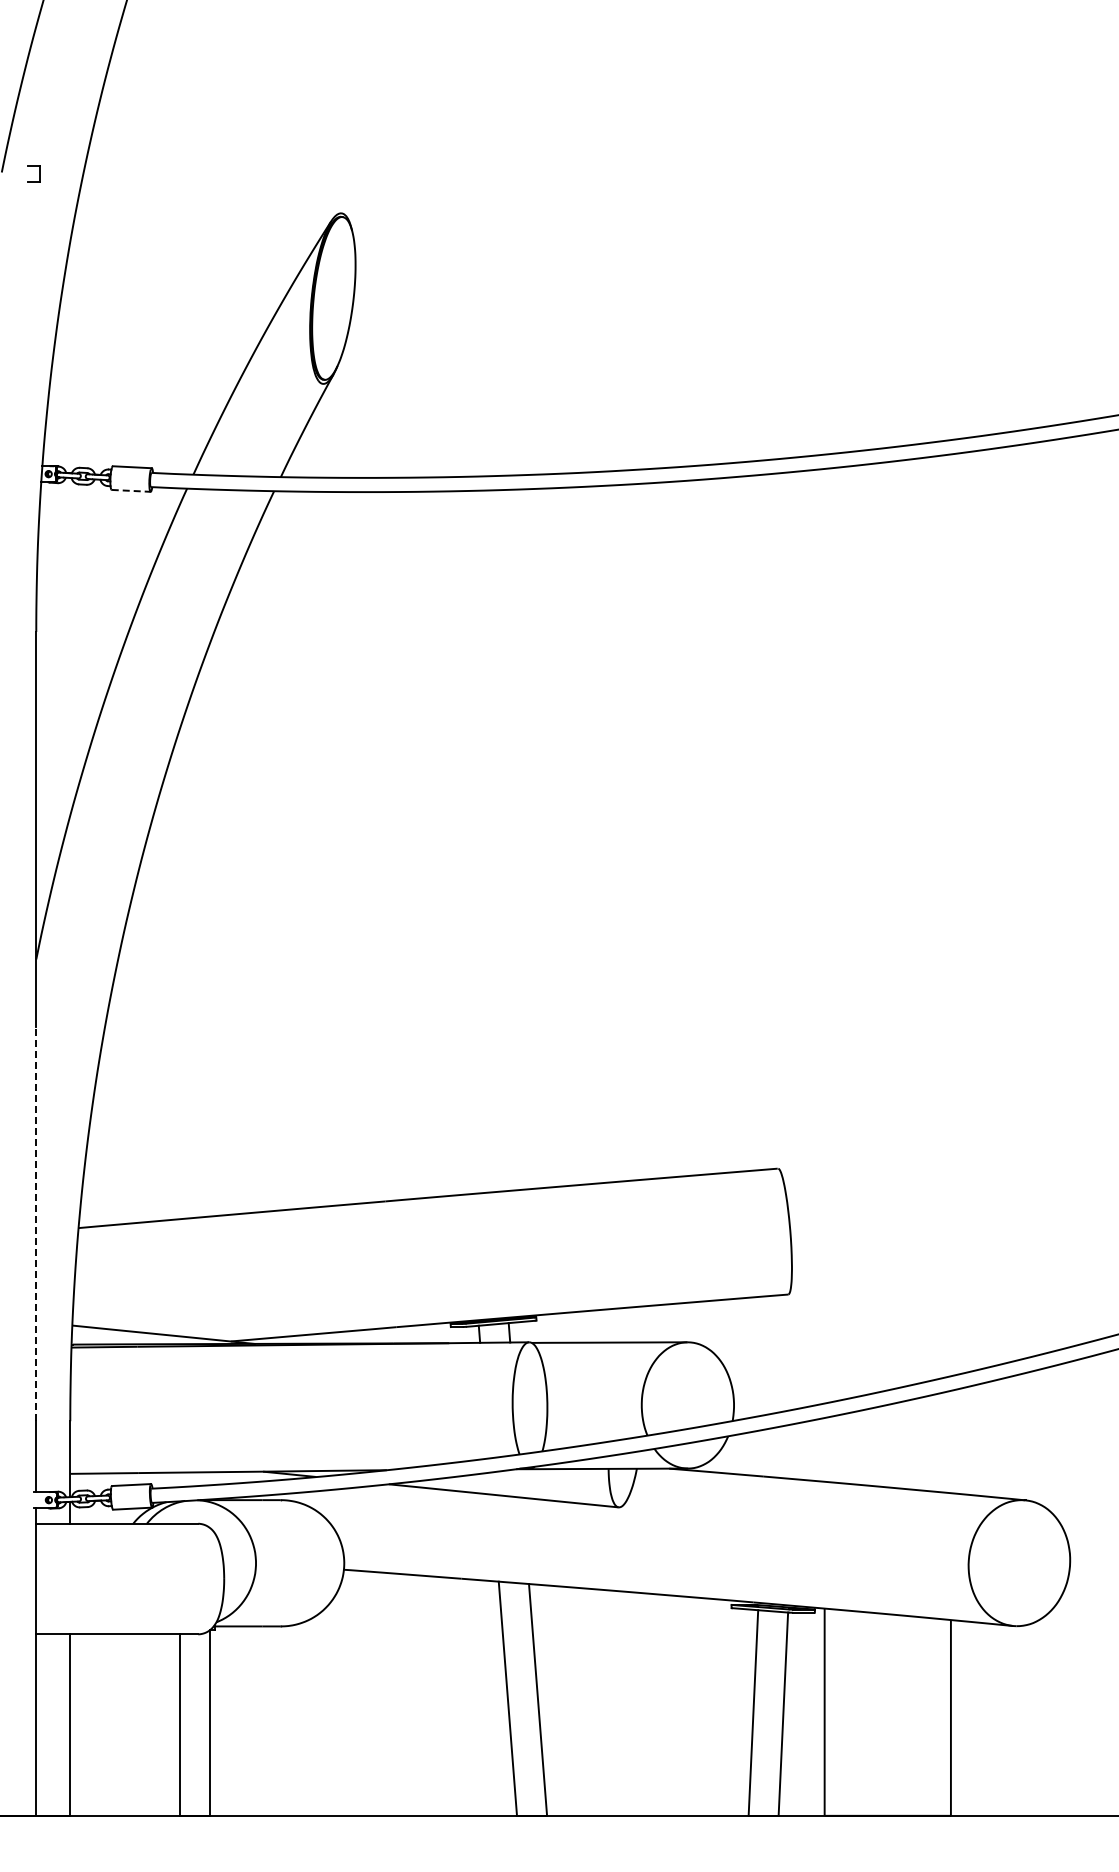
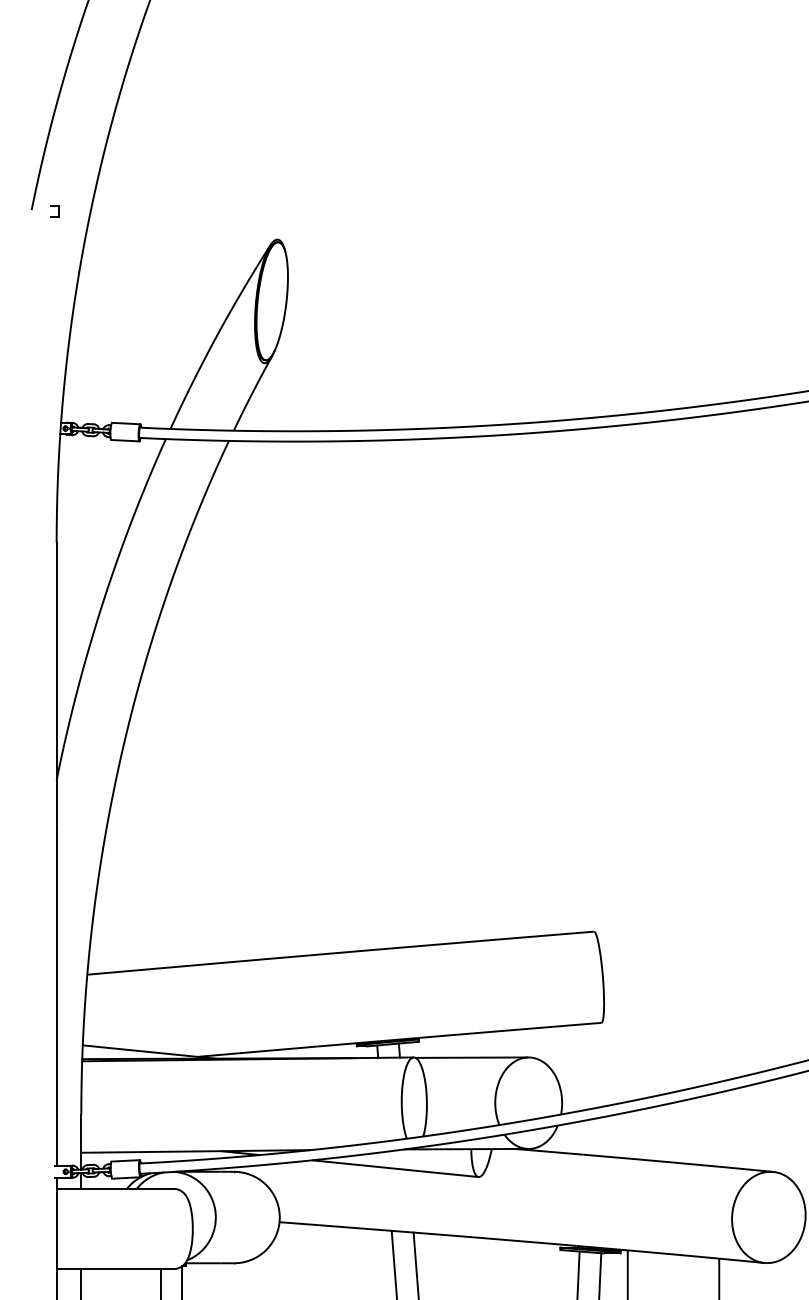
line: (131, 490) -> (125, 440), dashed -> solid
line: (36, 1223) -> (56, 971), dashed -> solid

